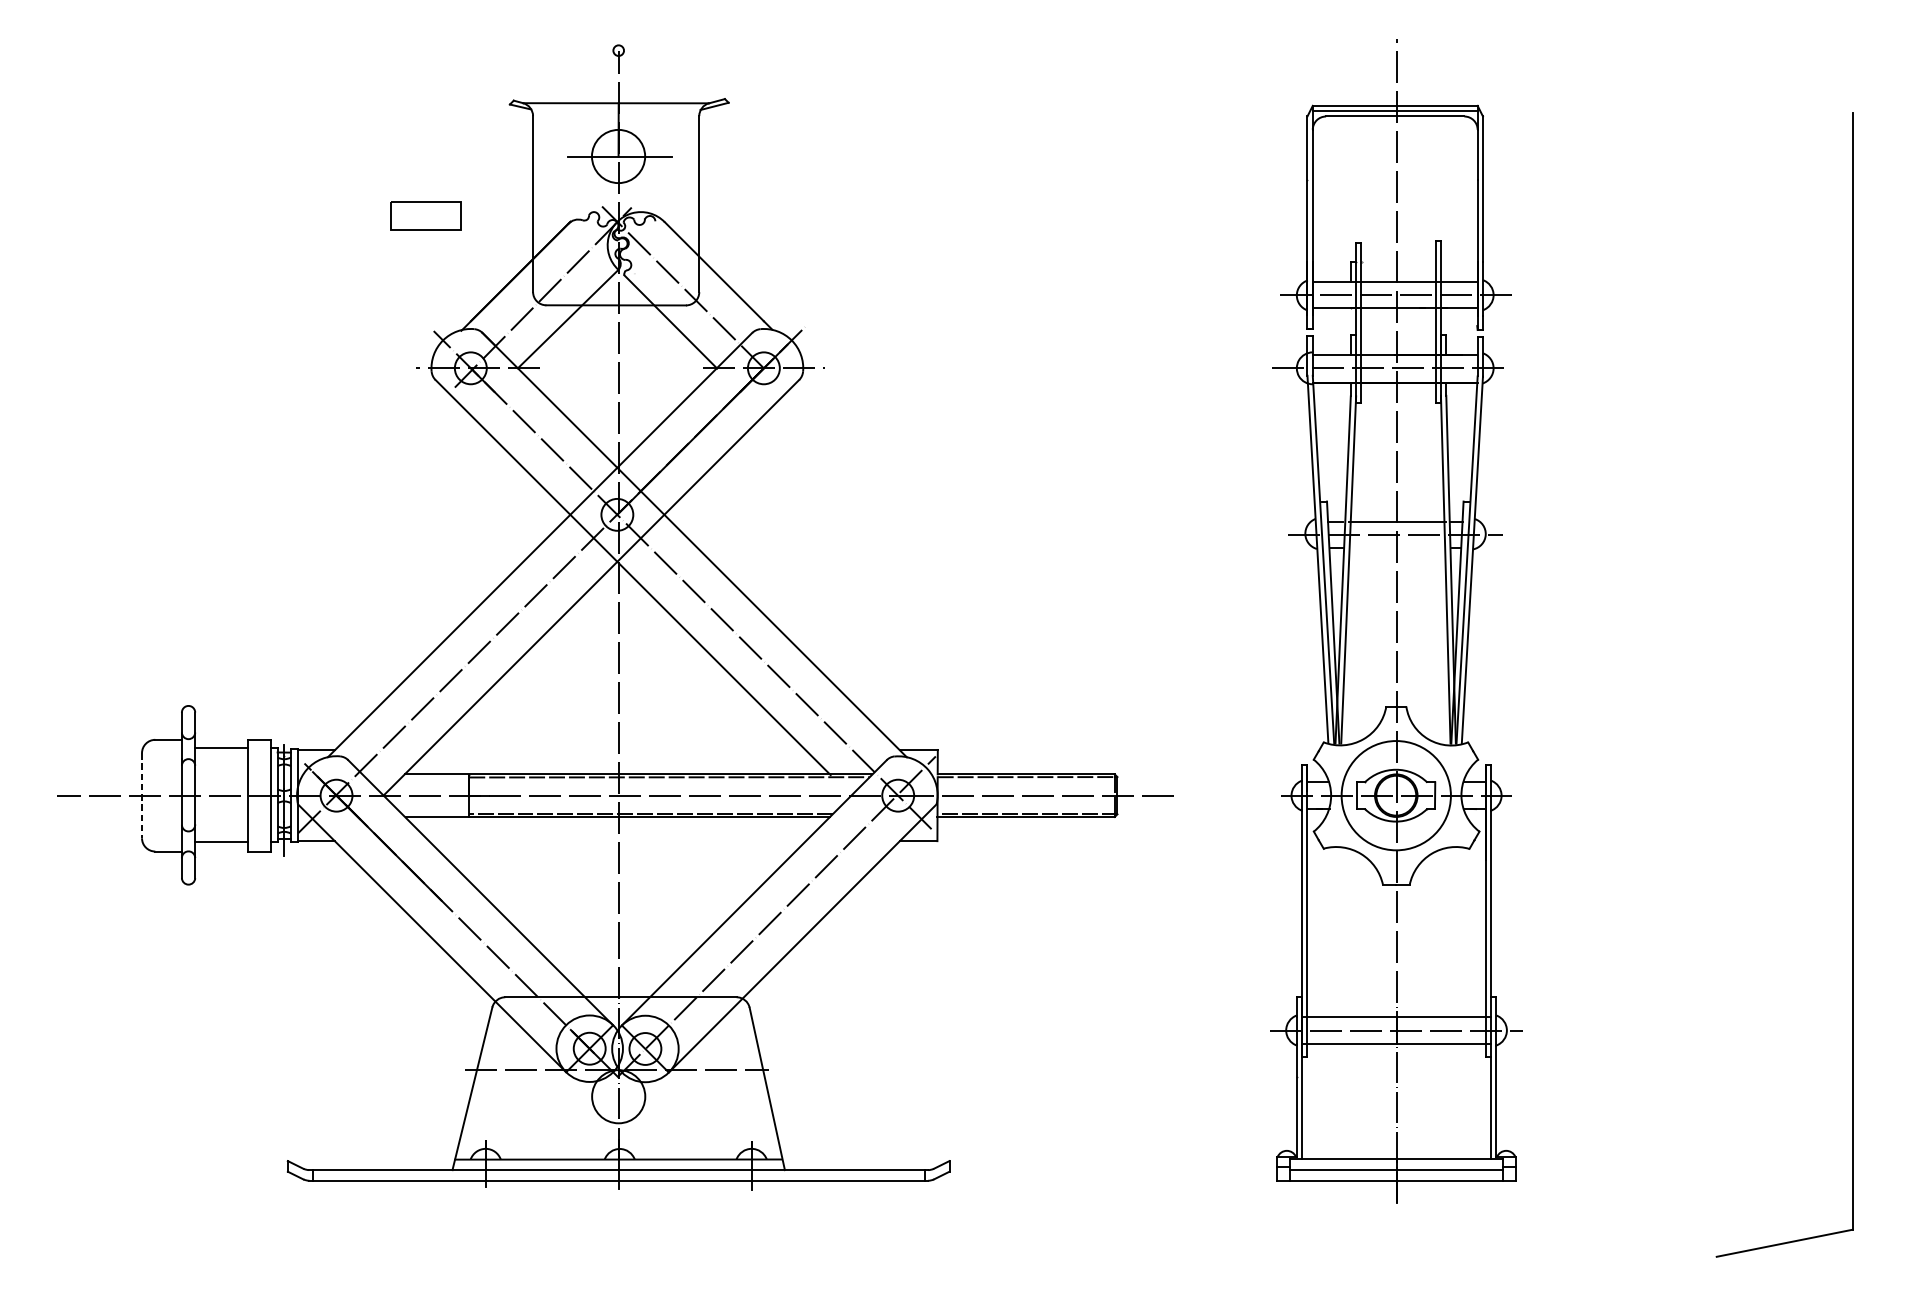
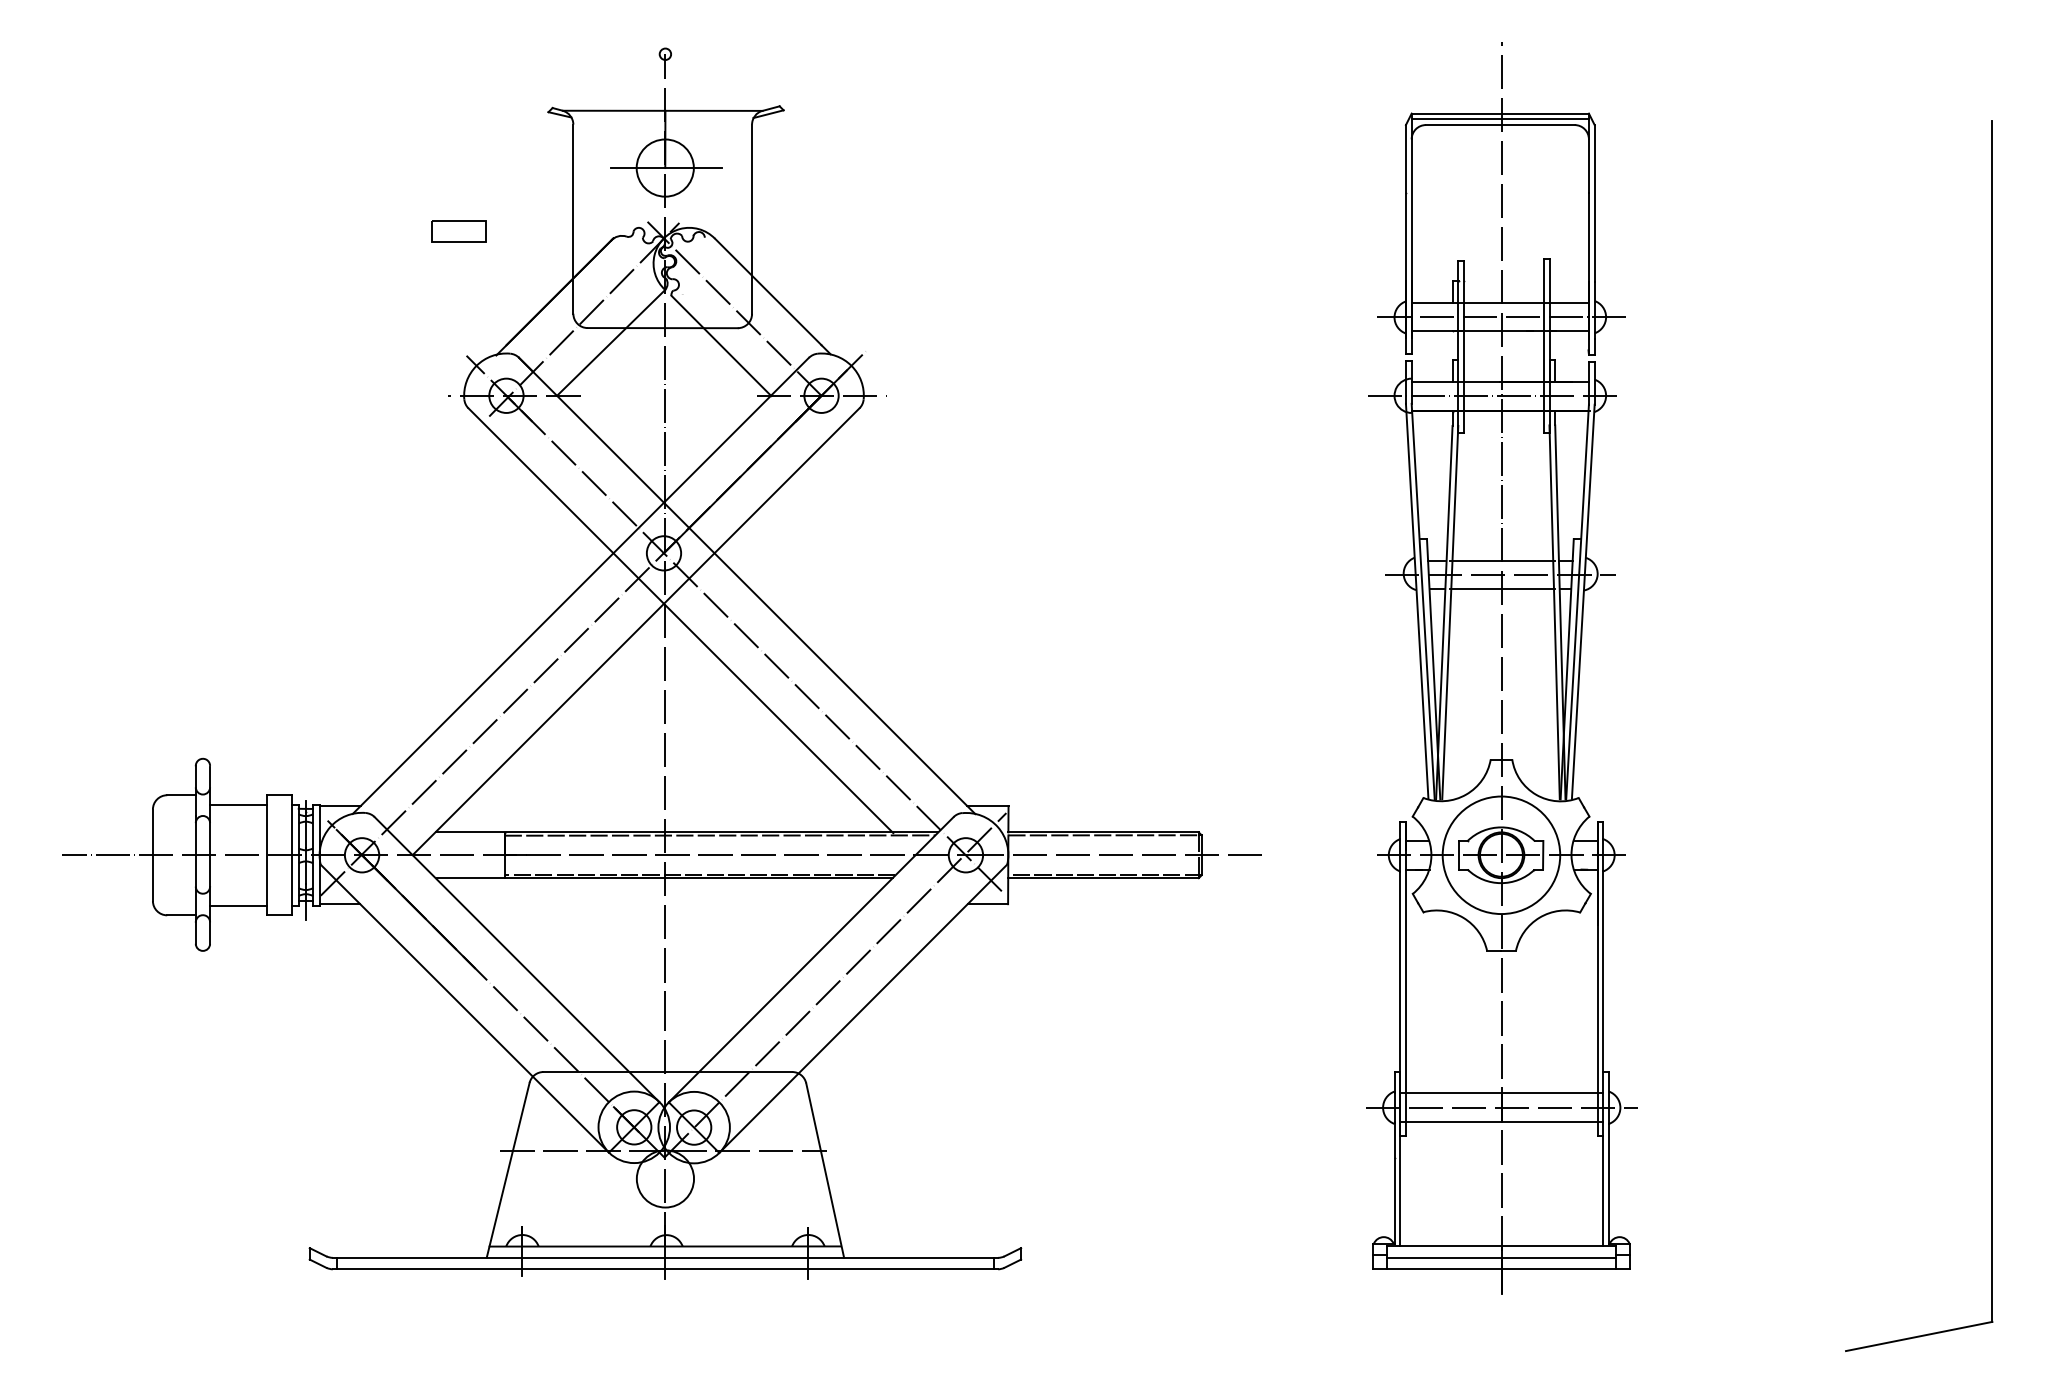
part: (426, 215) -> (458, 231), size x0.71
line: (1397, 547) -> (1502, 588), added
line: (141, 795) -> (152, 855), dashed -> solid

